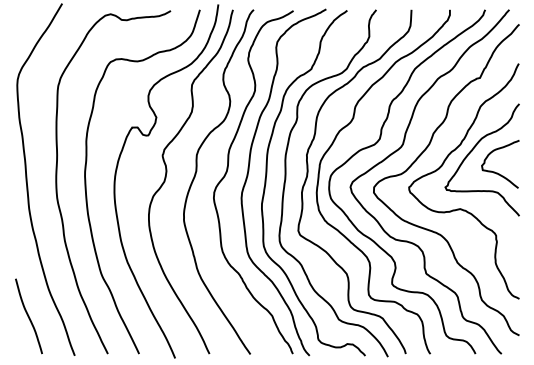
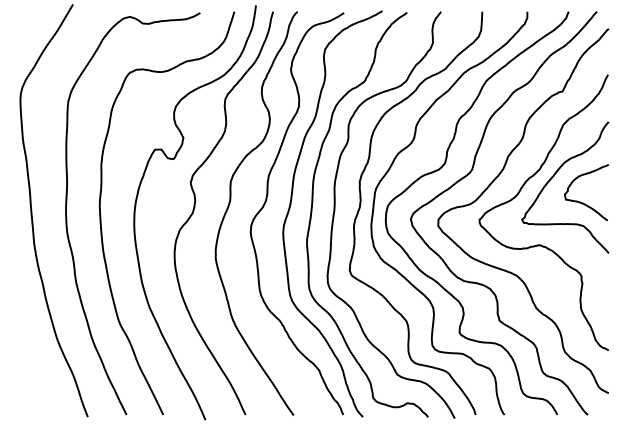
curve: (28, 316) -> (33, 371), removed

